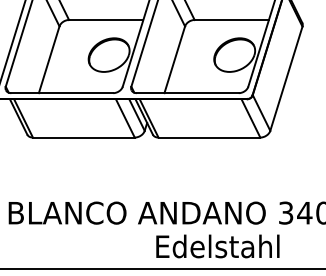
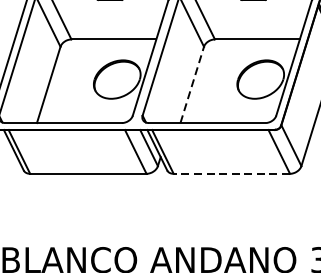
line: (174, 59) -> (191, 84), solid -> dashed
line: (209, 137) -> (231, 173), solid -> dashed

